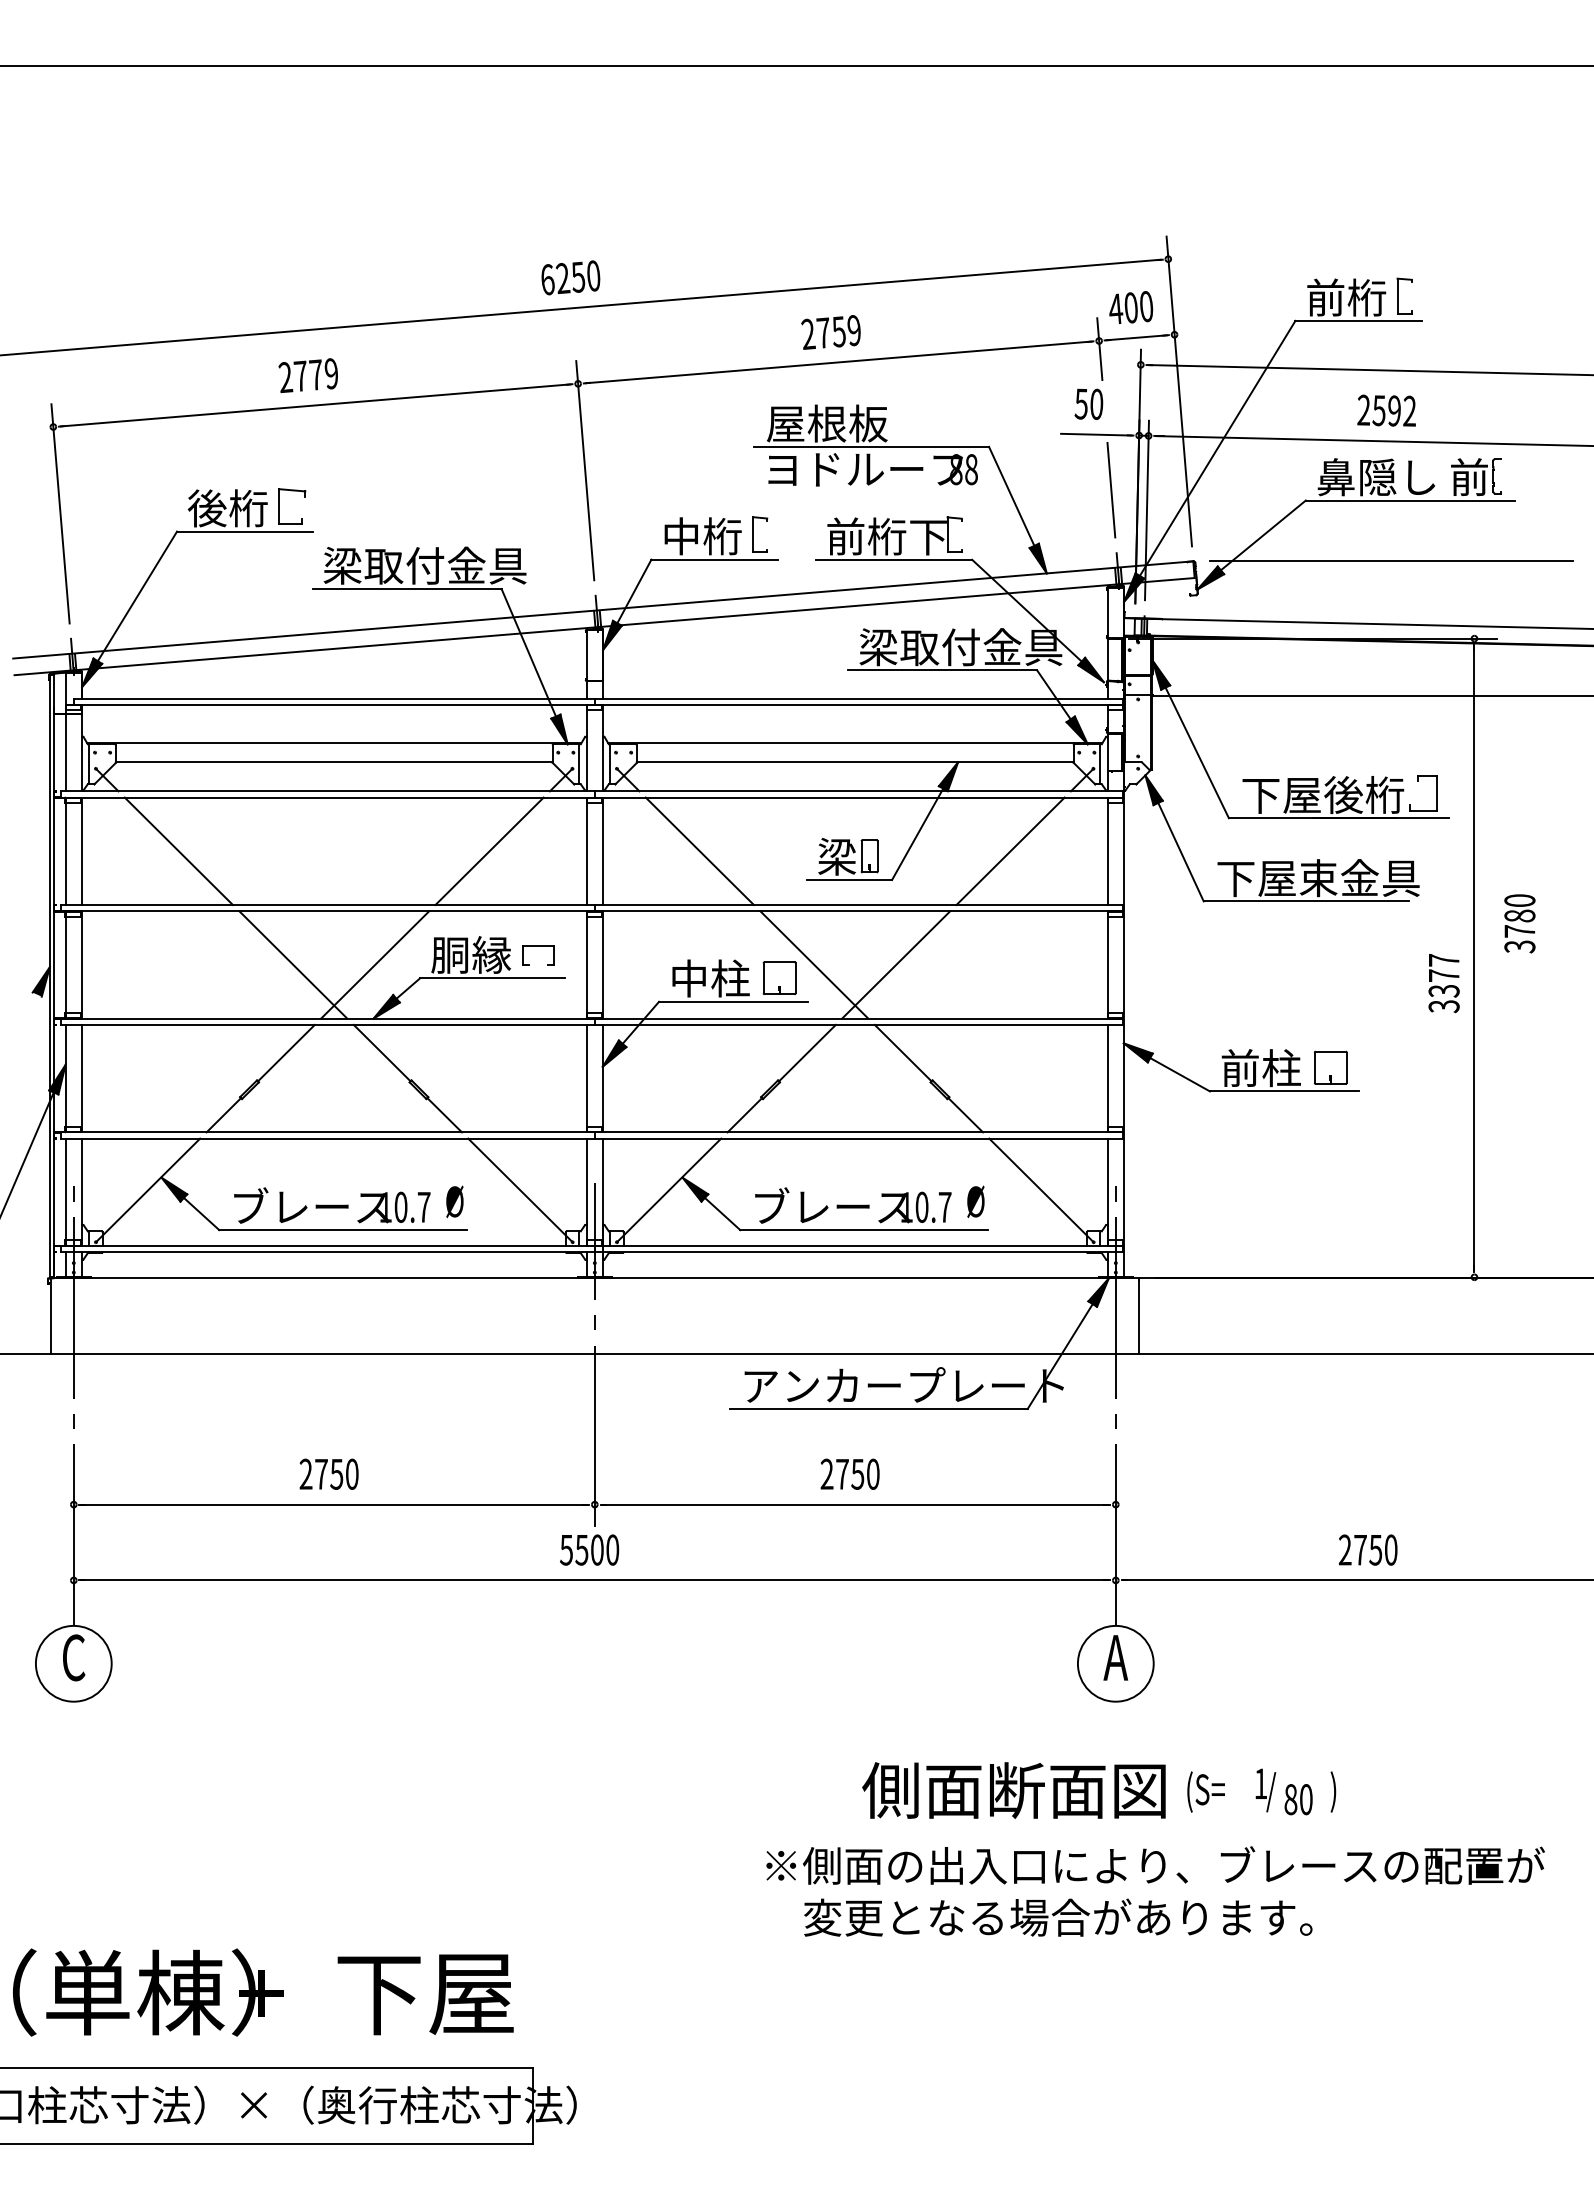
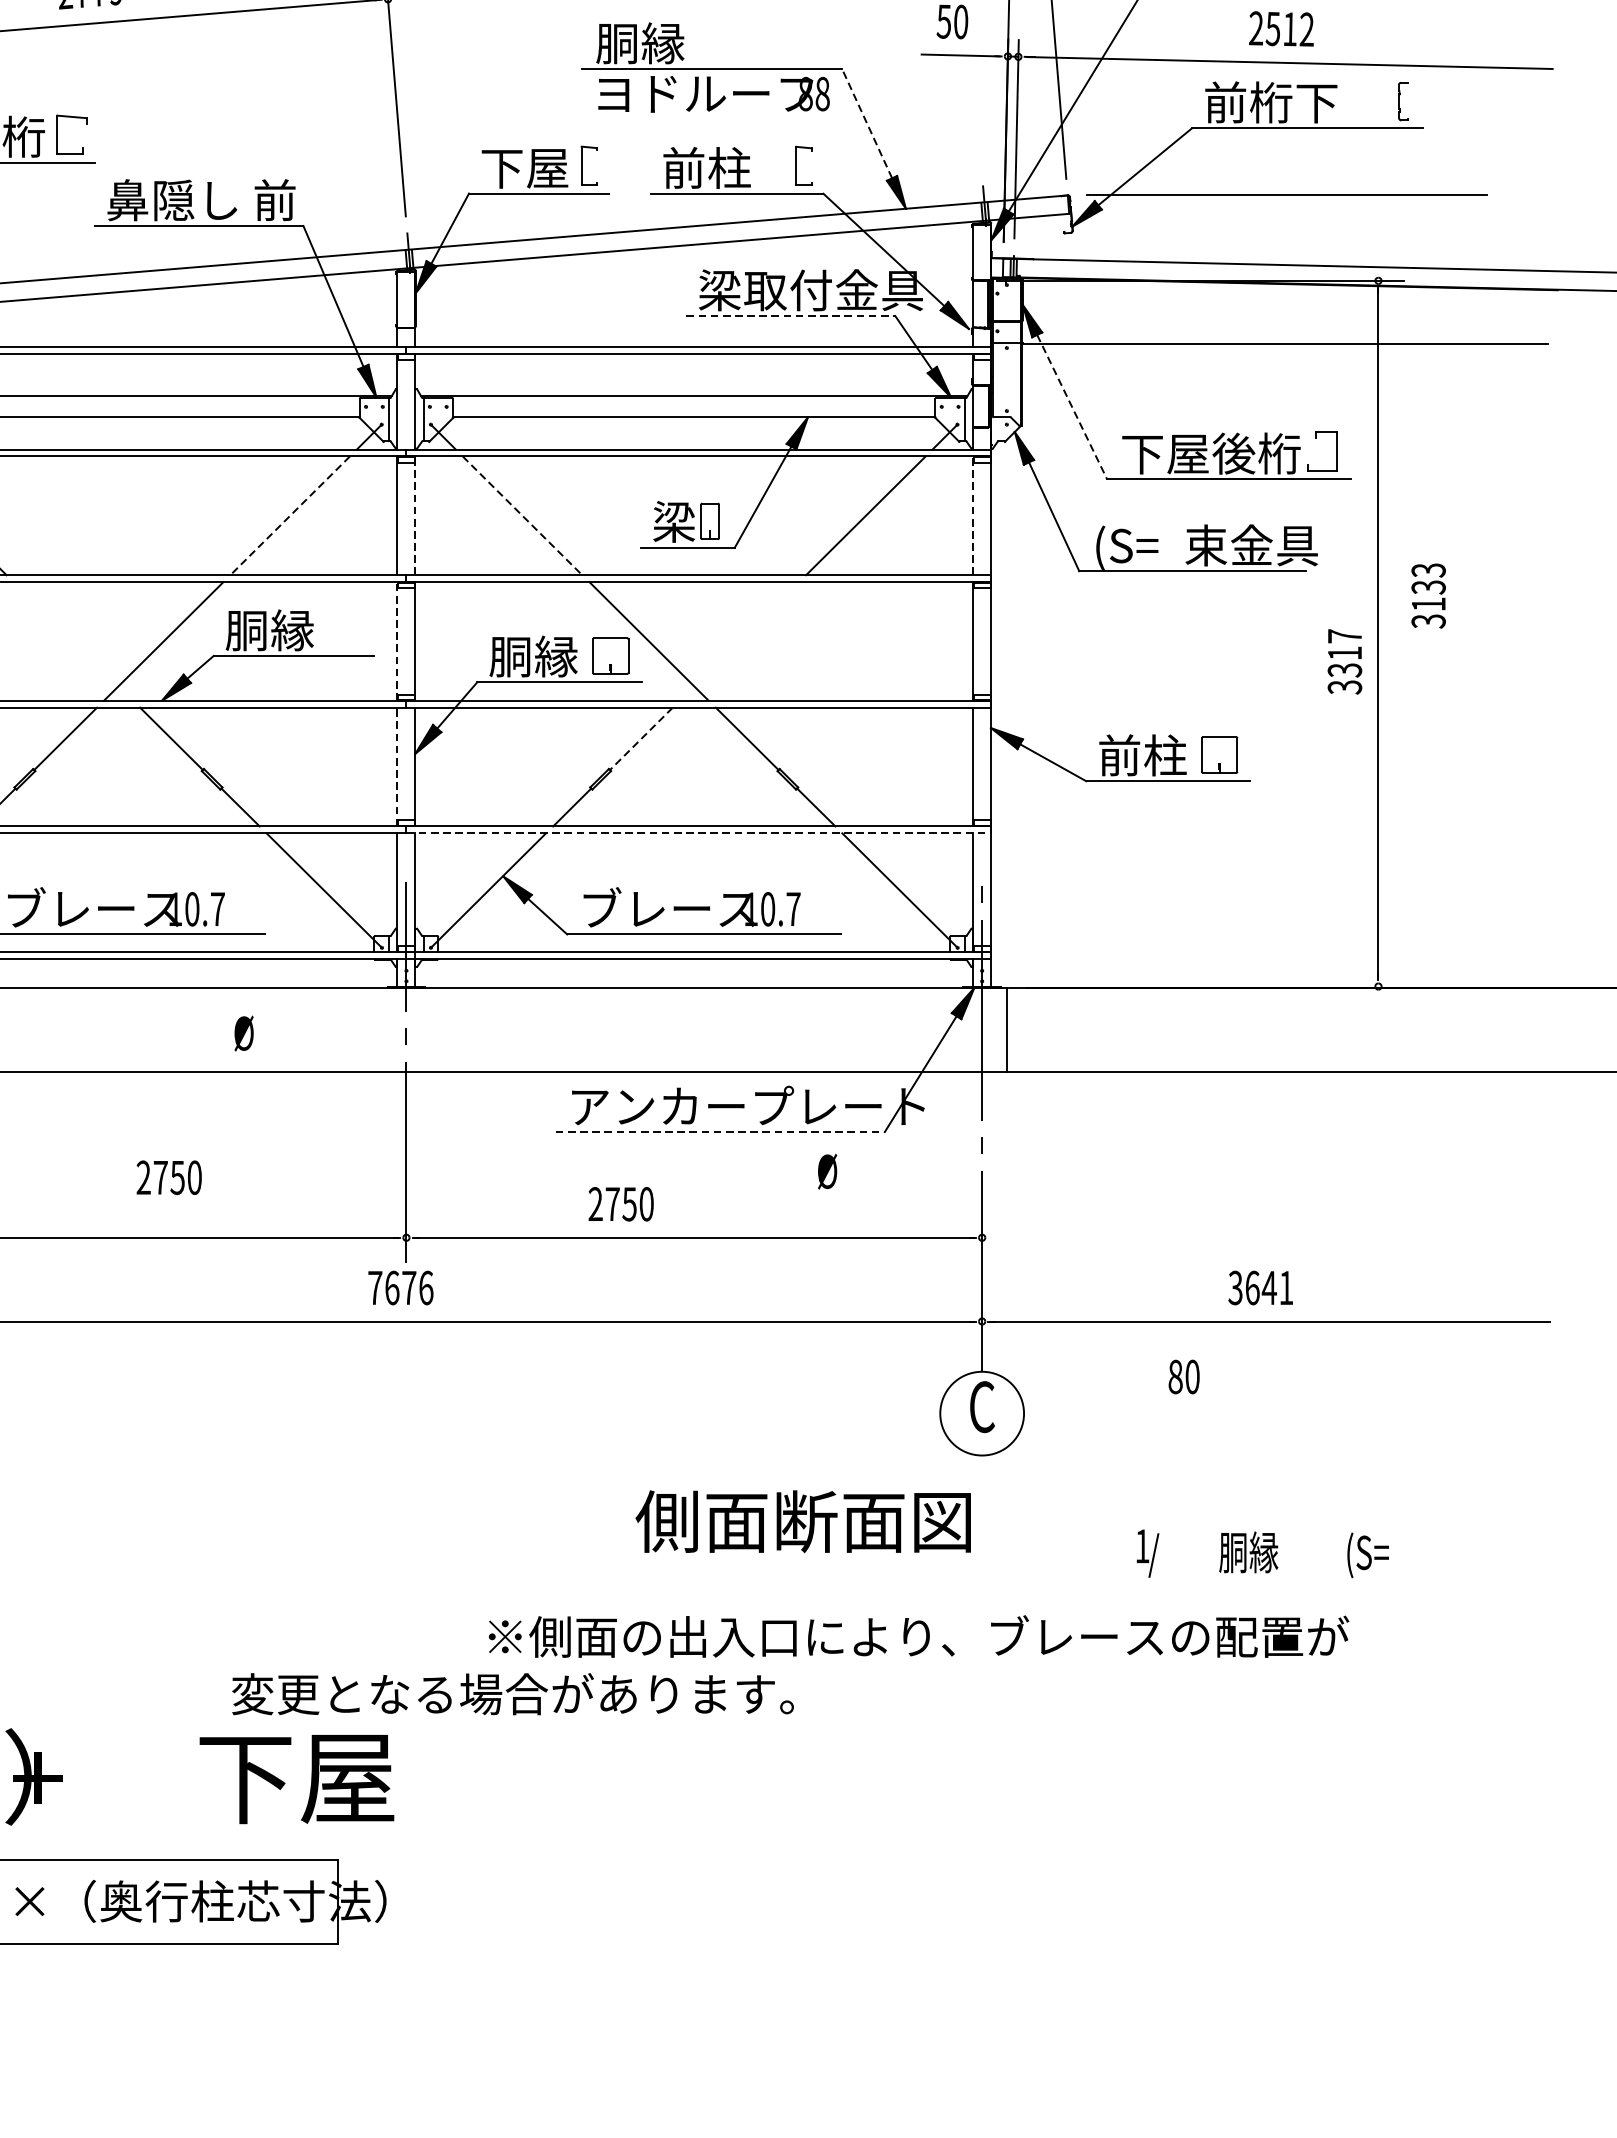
text: (1394, 410) -> (1290, 28), 2592 -> 2512
text: (826, 423) -> (662, 43), 屋根板 -> 胴縁
text: (1402, 477) -> (1298, 102), 鼻隠し 前 -> 前桁下
line: (1111, 489) -> (977, 116), removed
line: (1011, 495) -> (866, 122), solid -> dashed
text: (702, 536) -> (525, 167), 中桁 -> 下屋
text: (906, 536) -> (750, 167), 前桁下 -> 前柱
text: (424, 565) -> (218, 200), 梁取付金具 -> 鼻隠し 前
line: (942, 670) -> (790, 316), solid -> dashed
line: (1197, 752) -> (1072, 406), solid -> dashed
line: (489, 851) -> (290, 516), solid -> dashed
line: (602, 851) -> (414, 516), solid -> dashed
line: (700, 851) -> (523, 516), solid -> dashed
line: (1107, 851) -> (972, 516), solid -> dashed
text: (1256, 879) -> (1137, 546), 下屋 -> (S=
text: (1519, 915) -> (1428, 586), 3780 -> 3133
part: (538, 946) -> (344, 621), removed
line: (293, 964) -> (73, 640), removed
line: (586, 964) -> (397, 640), solid -> dashed
line: (896, 964) -> (739, 640), removed
text: (1444, 975) -> (1345, 653), 3377 -> 3317
text: (709, 978) -> (533, 656), 中柱 -> 胴縁
line: (807, 1053) -> (641, 739), solid -> dashed
line: (586, 1078) -> (397, 766), solid -> dashed
line: (859, 1138) -> (698, 833), solid -> dashed
text: (454, 1201) -> (243, 1033), moved
text: (975, 1201) -> (827, 1171), moved
line: (878, 1408) -> (719, 1131), solid -> dashed
text: (328, 1473) -> (168, 1176), moved
text: (849, 1473) -> (620, 1203), moved
text: (589, 1549) -> (400, 1287), 5500 -> 7676
text: (1367, 1549) -> (1260, 1287), 2750 -> 3641
text: (1115, 1657) -> (981, 1406), A -> C
text: (1013, 1790) -> (802, 1521), moved
text: (1205, 1791) -> (1367, 1554), moved
text: (1356, 1791) -> (1248, 1554), ) -> 胴縁
text: (1298, 1799) -> (1184, 1376), moved
text: (1155, 1865) -> (918, 1636), moved
text: (1058, 1917) -> (513, 1693), moved
text: (425, 1994) -> (296, 1779), moved

